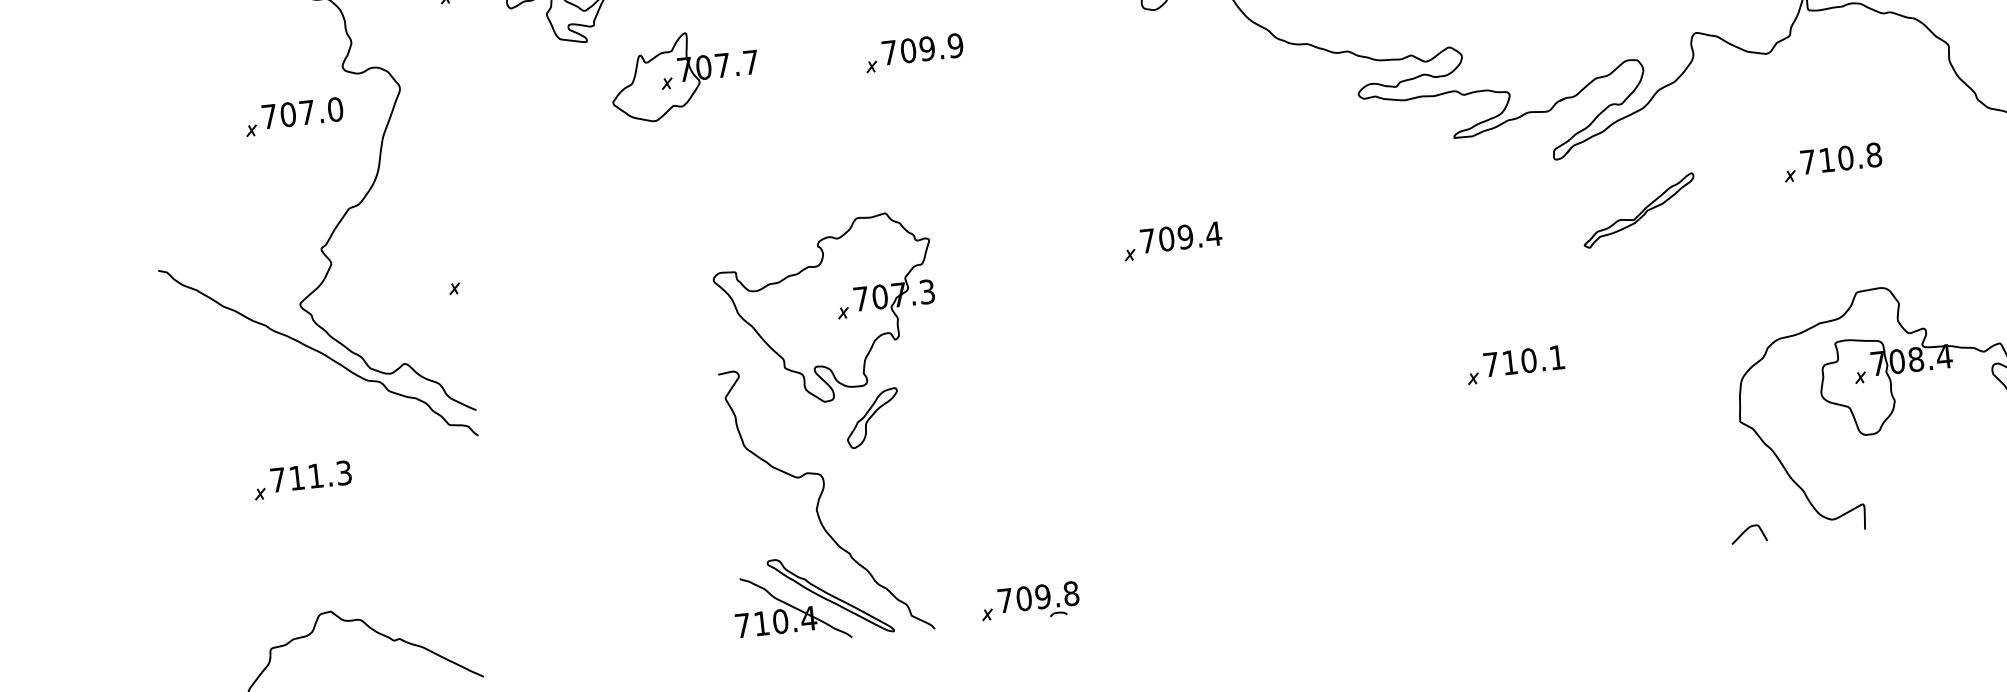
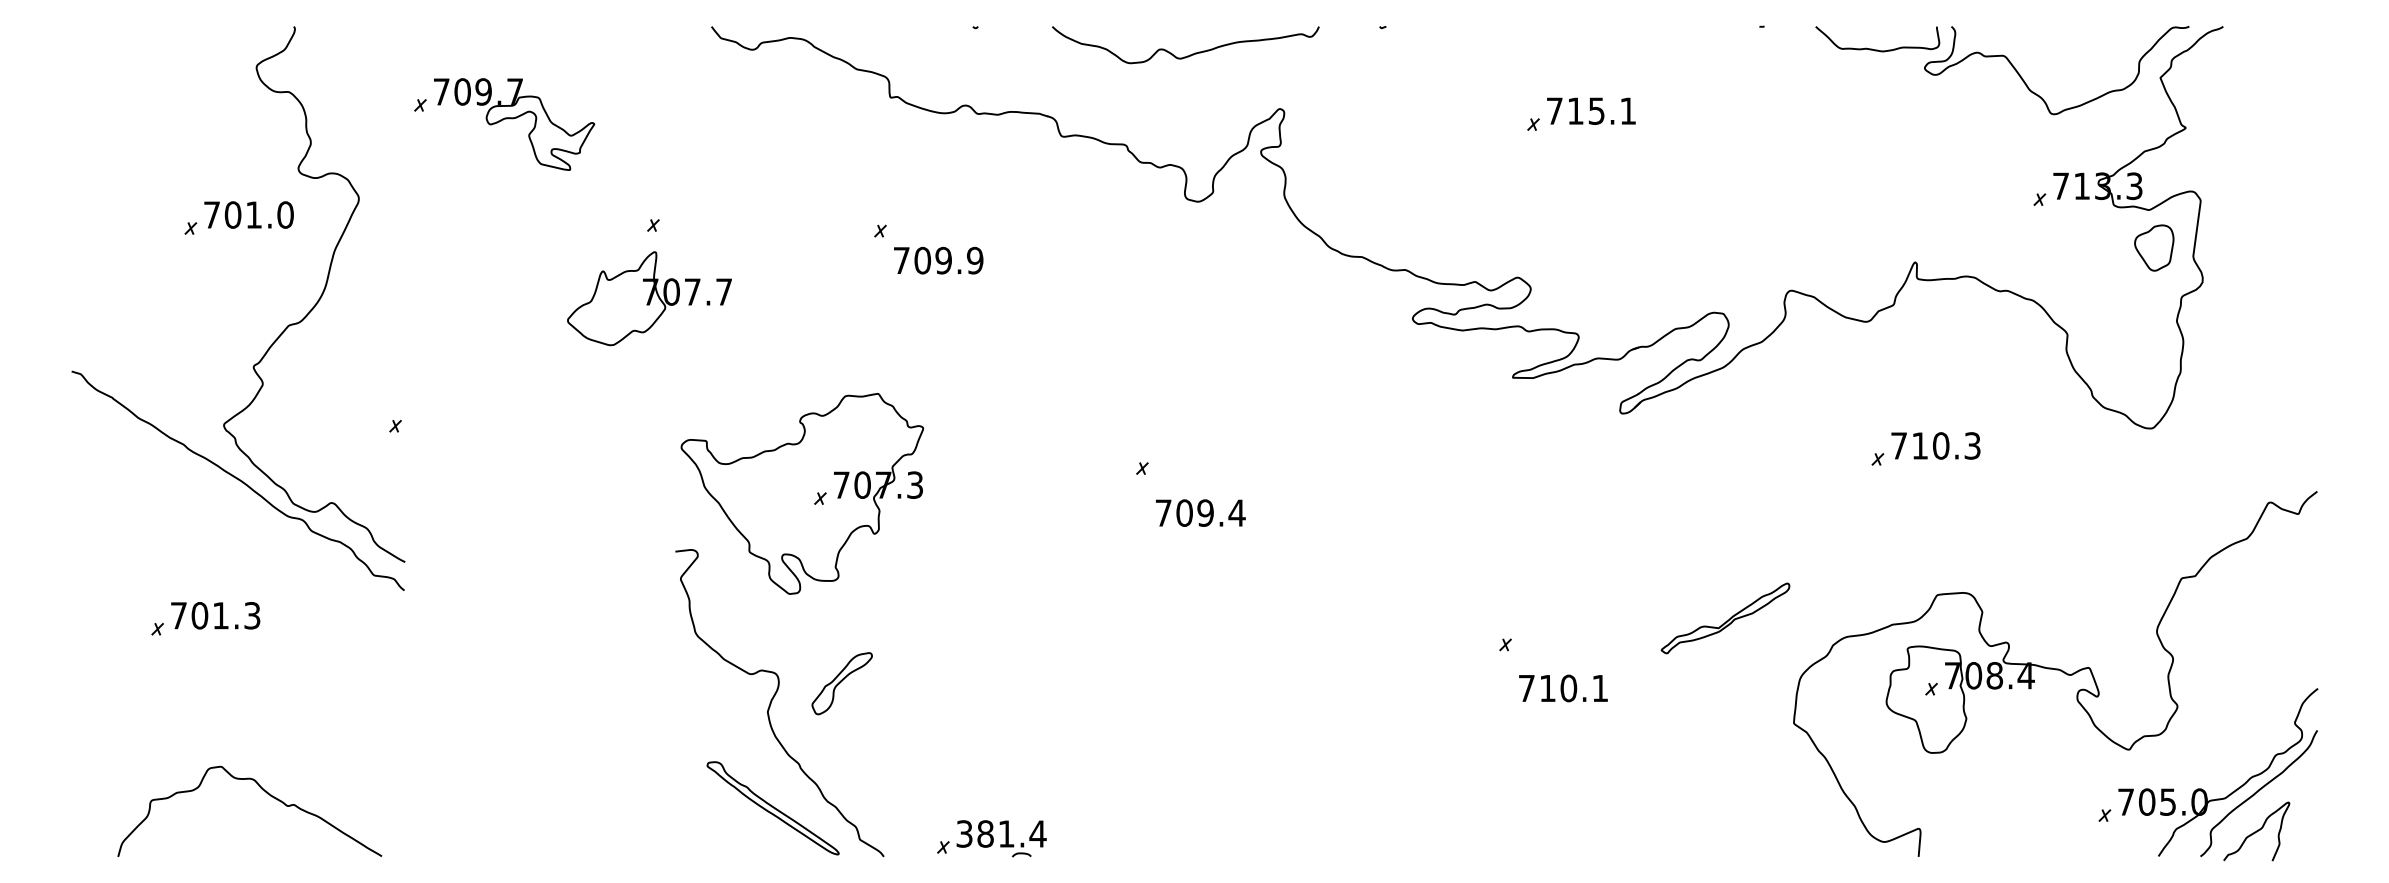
text: (922, 49) -> (938, 260), moved
part: (684, 75) -> (649, 298), moved
text: (306, 112) -> (253, 214), 707.0 -> 701.0
text: (1873, 154) -> (1972, 445), 710.8 -> 710.3
part: (1639, 210) -> (1725, 618), moved
text: (1180, 236) -> (1200, 512), moved
text: (1524, 361) -> (1563, 688), moved
part: (872, 418) -> (841, 683), moved
text: (296, 477) -> (199, 615), 711.3 -> 701.3
curve: (1747, 530) -> (1789, 843), removed
text: (1038, 596) -> (1001, 833), 709.8 -> 381.4
part: (791, 608) -> (728, 817), removed

